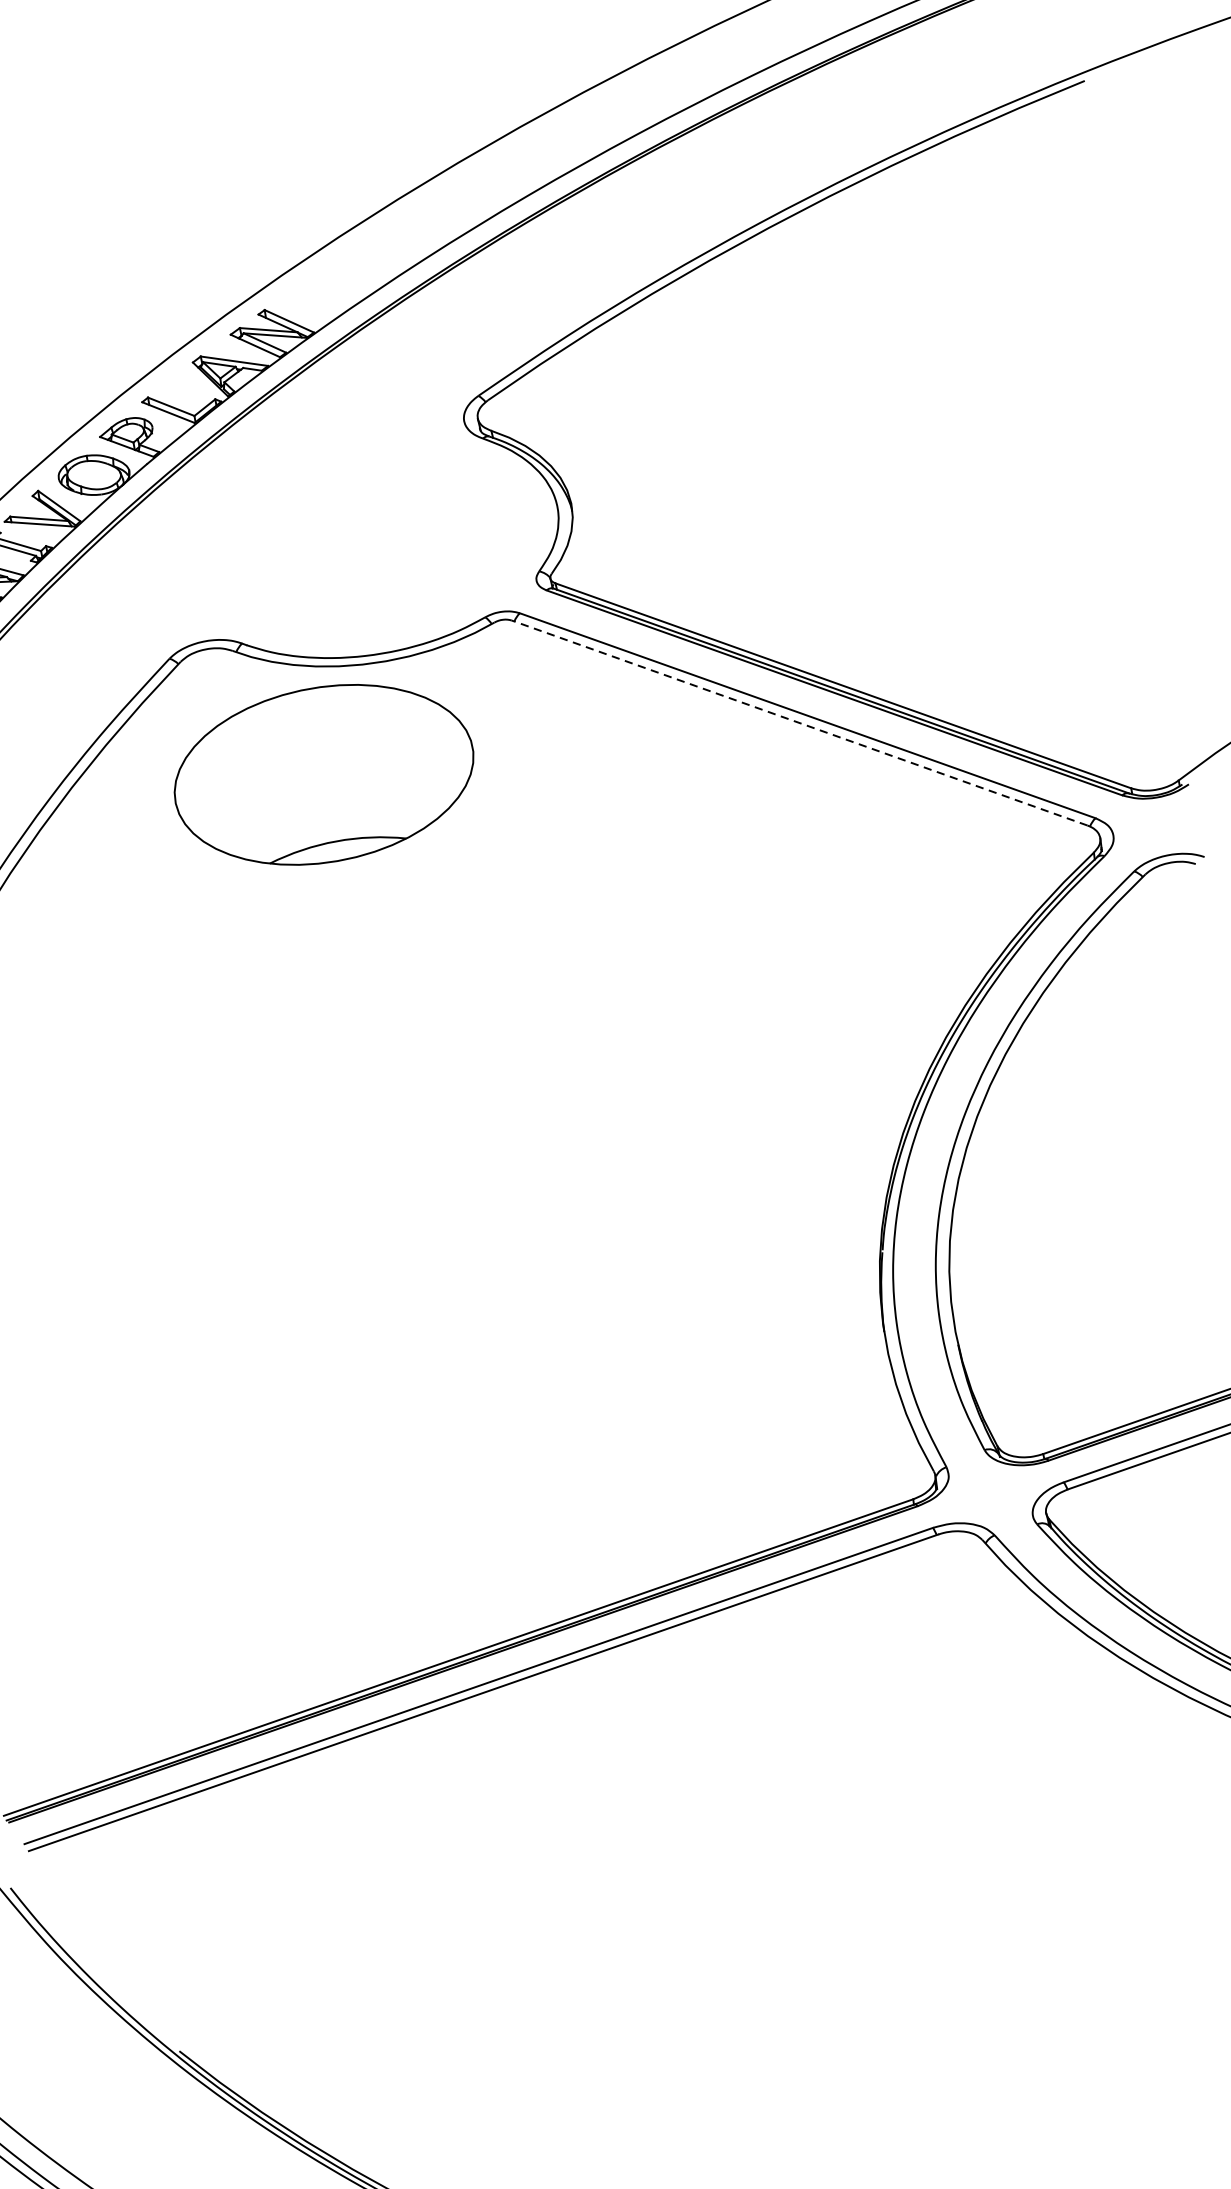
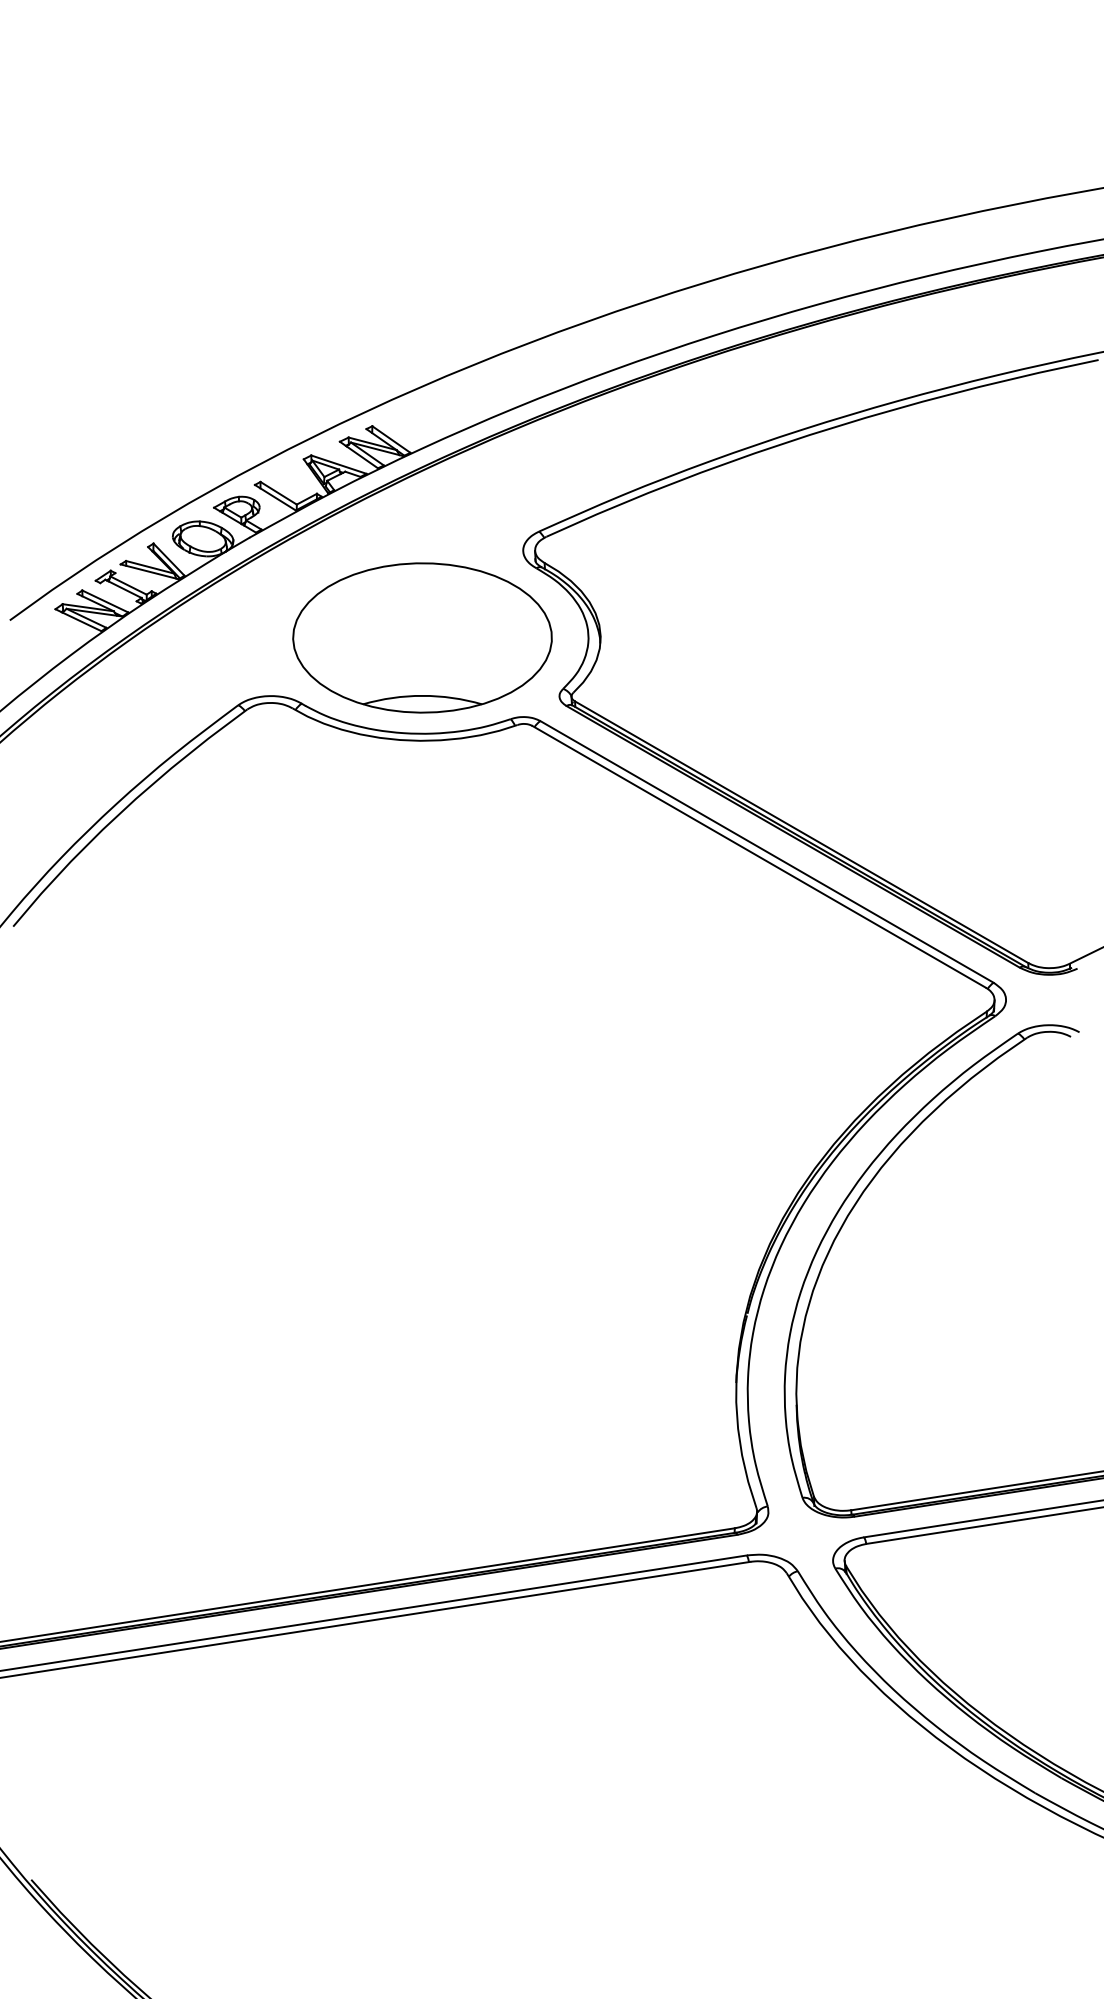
line: (799, 722) -> (759, 856), dashed -> solid
part: (323, 774) -> (422, 637), moved

